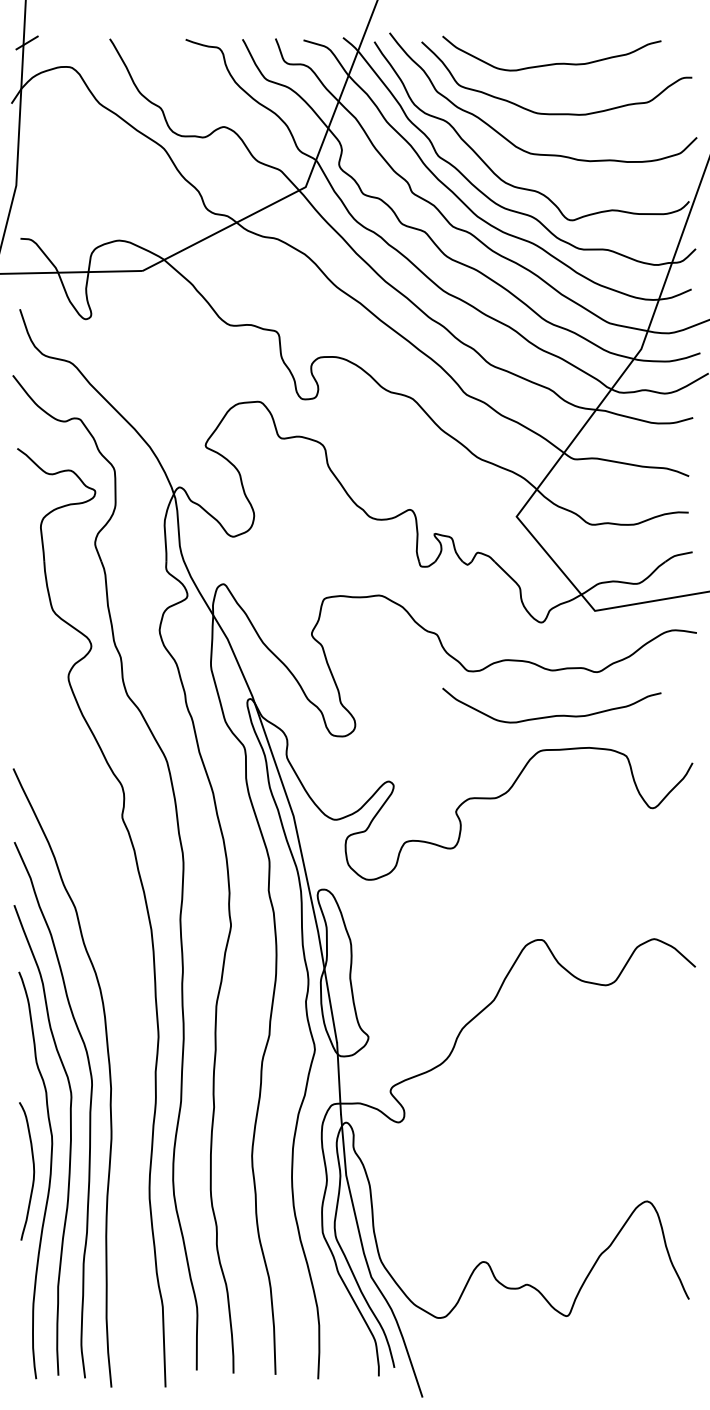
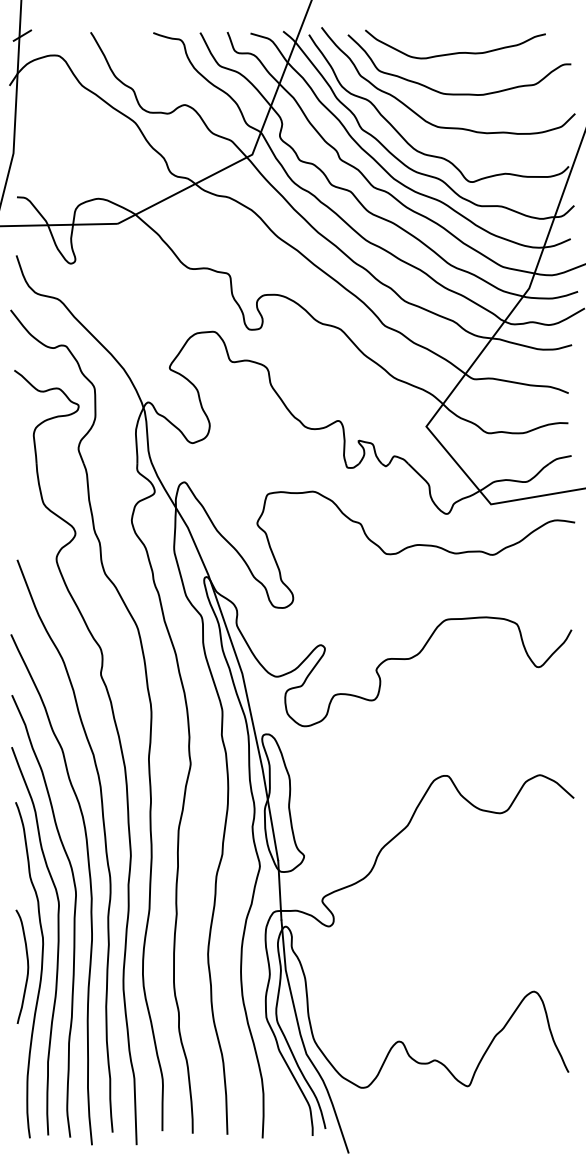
curve: (551, 715) -> (455, 590), removed
curve: (126, 1017) -> (104, 839), added

